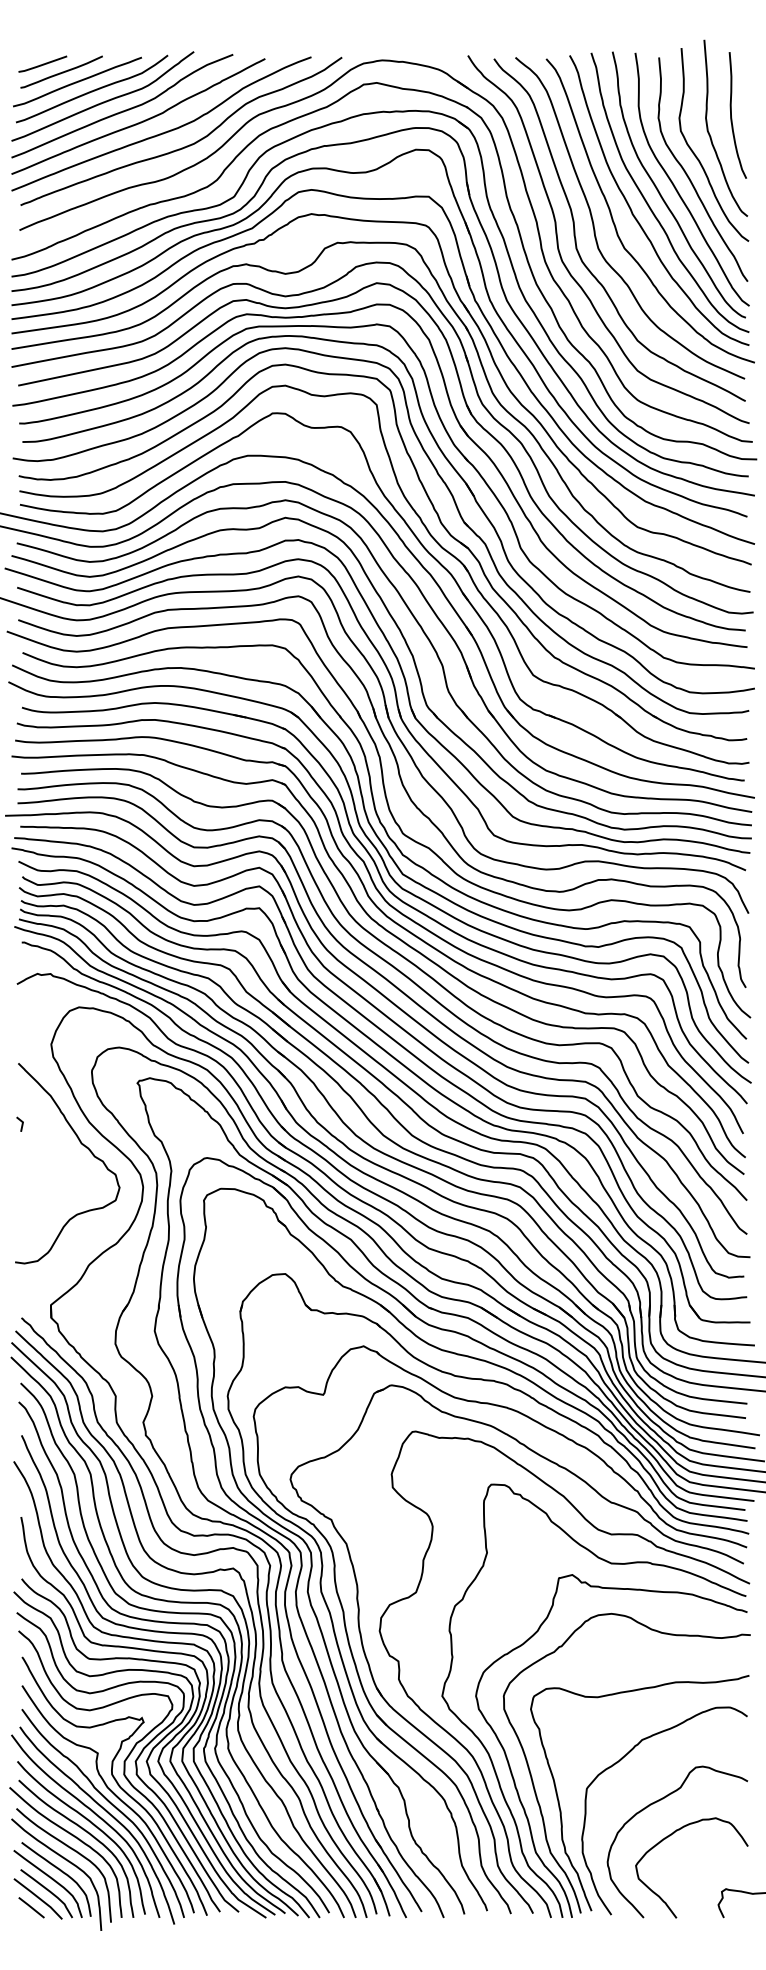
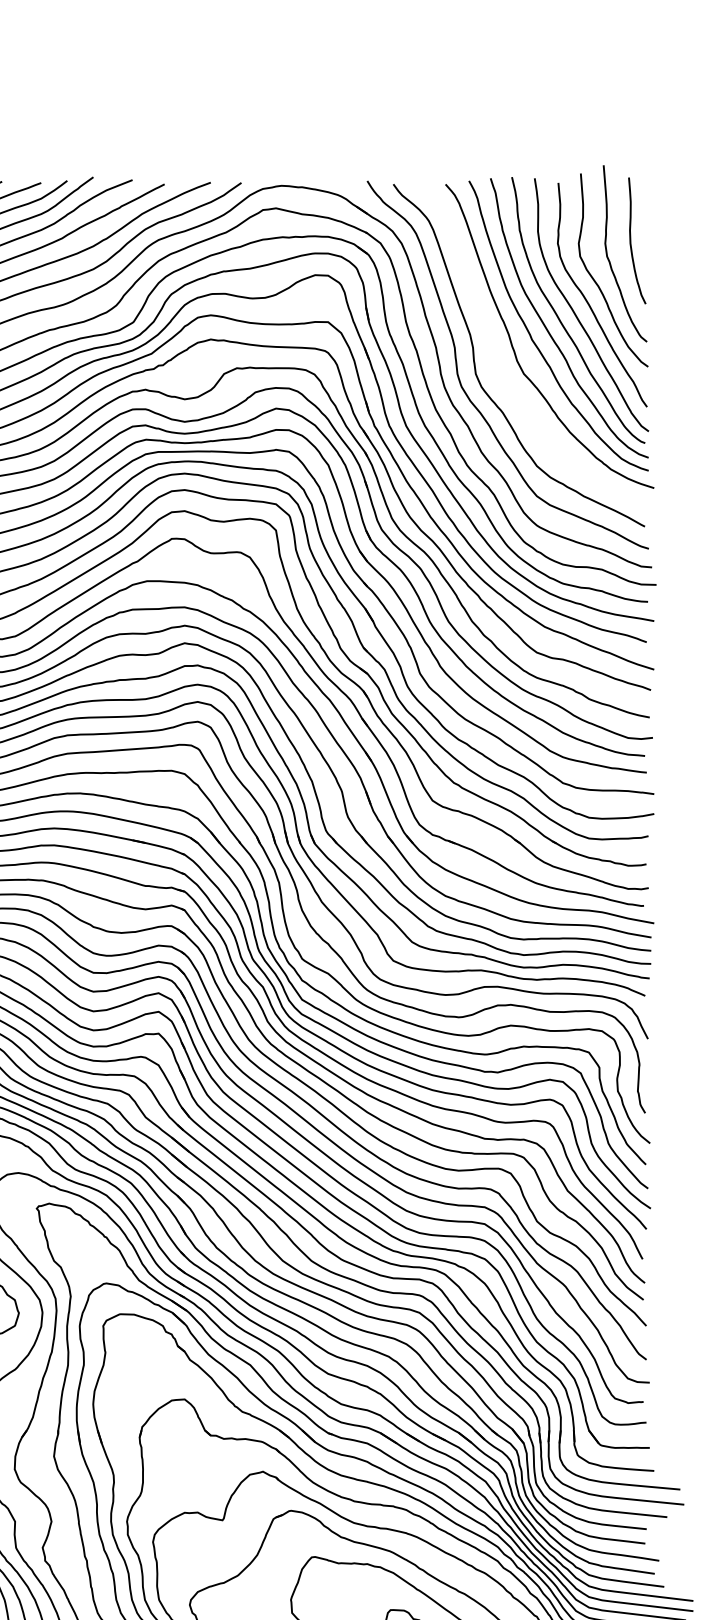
curve: (594, 223) -> (493, 348), removed

